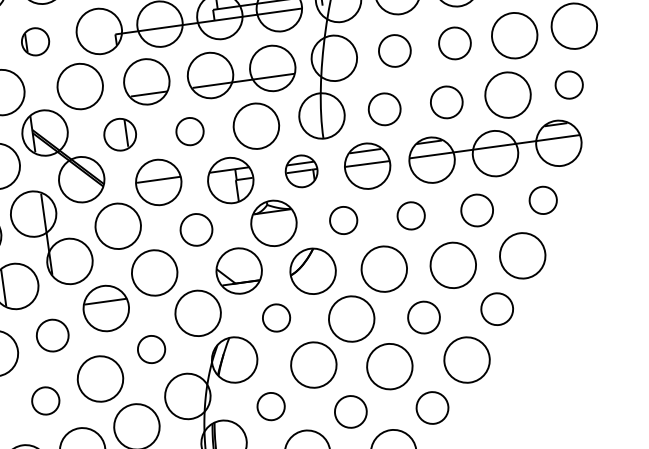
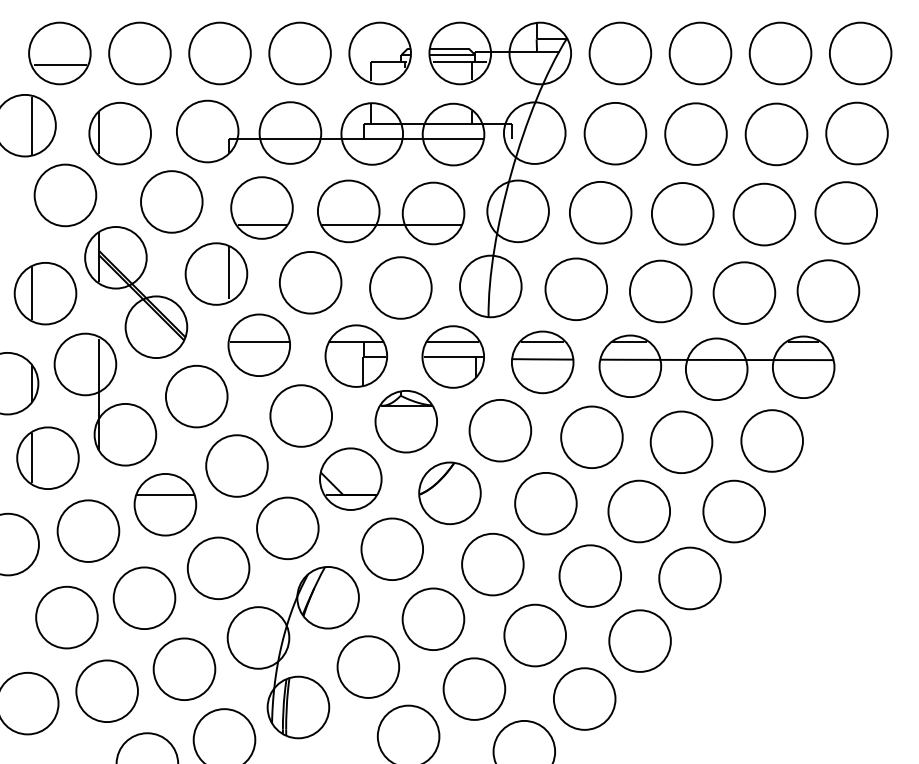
part: (35, 41) -> (119, 133), size x1.67
part: (454, 43) -> (682, 213), size x1.43
part: (394, 50) -> (600, 212), size x1.43
part: (569, 84) -> (828, 290), size x1.67
part: (446, 102) -> (660, 291), size x1.43
part: (384, 108) -> (575, 288), size x1.43
part: (189, 131) -> (310, 282), size x1.67
part: (120, 134) -> (216, 273), size x1.43
part: (301, 171) -> (452, 356), size x1.43
part: (542, 200) -> (771, 440), size x1.67
part: (477, 209) -> (681, 441), size x1.43
part: (410, 215) -> (591, 436), size x1.67
part: (343, 220) -> (500, 430), size x1.67
part: (195, 229) -> (300, 415), size x1.43
part: (496, 309) -> (689, 578), size x1.43
part: (275, 317) -> (391, 548), size x1.67
part: (423, 317) -> (589, 575), size x1.43
part: (52, 335) -> (88, 530), size x1.43
part: (151, 349) -> (218, 567), size x1.67
part: (45, 400) -> (66, 617), size x1.67
part: (271, 406) -> (368, 666), size x1.67
part: (432, 407) -> (584, 698), size x1.43
part: (350, 411) -> (474, 688), size x1.43

